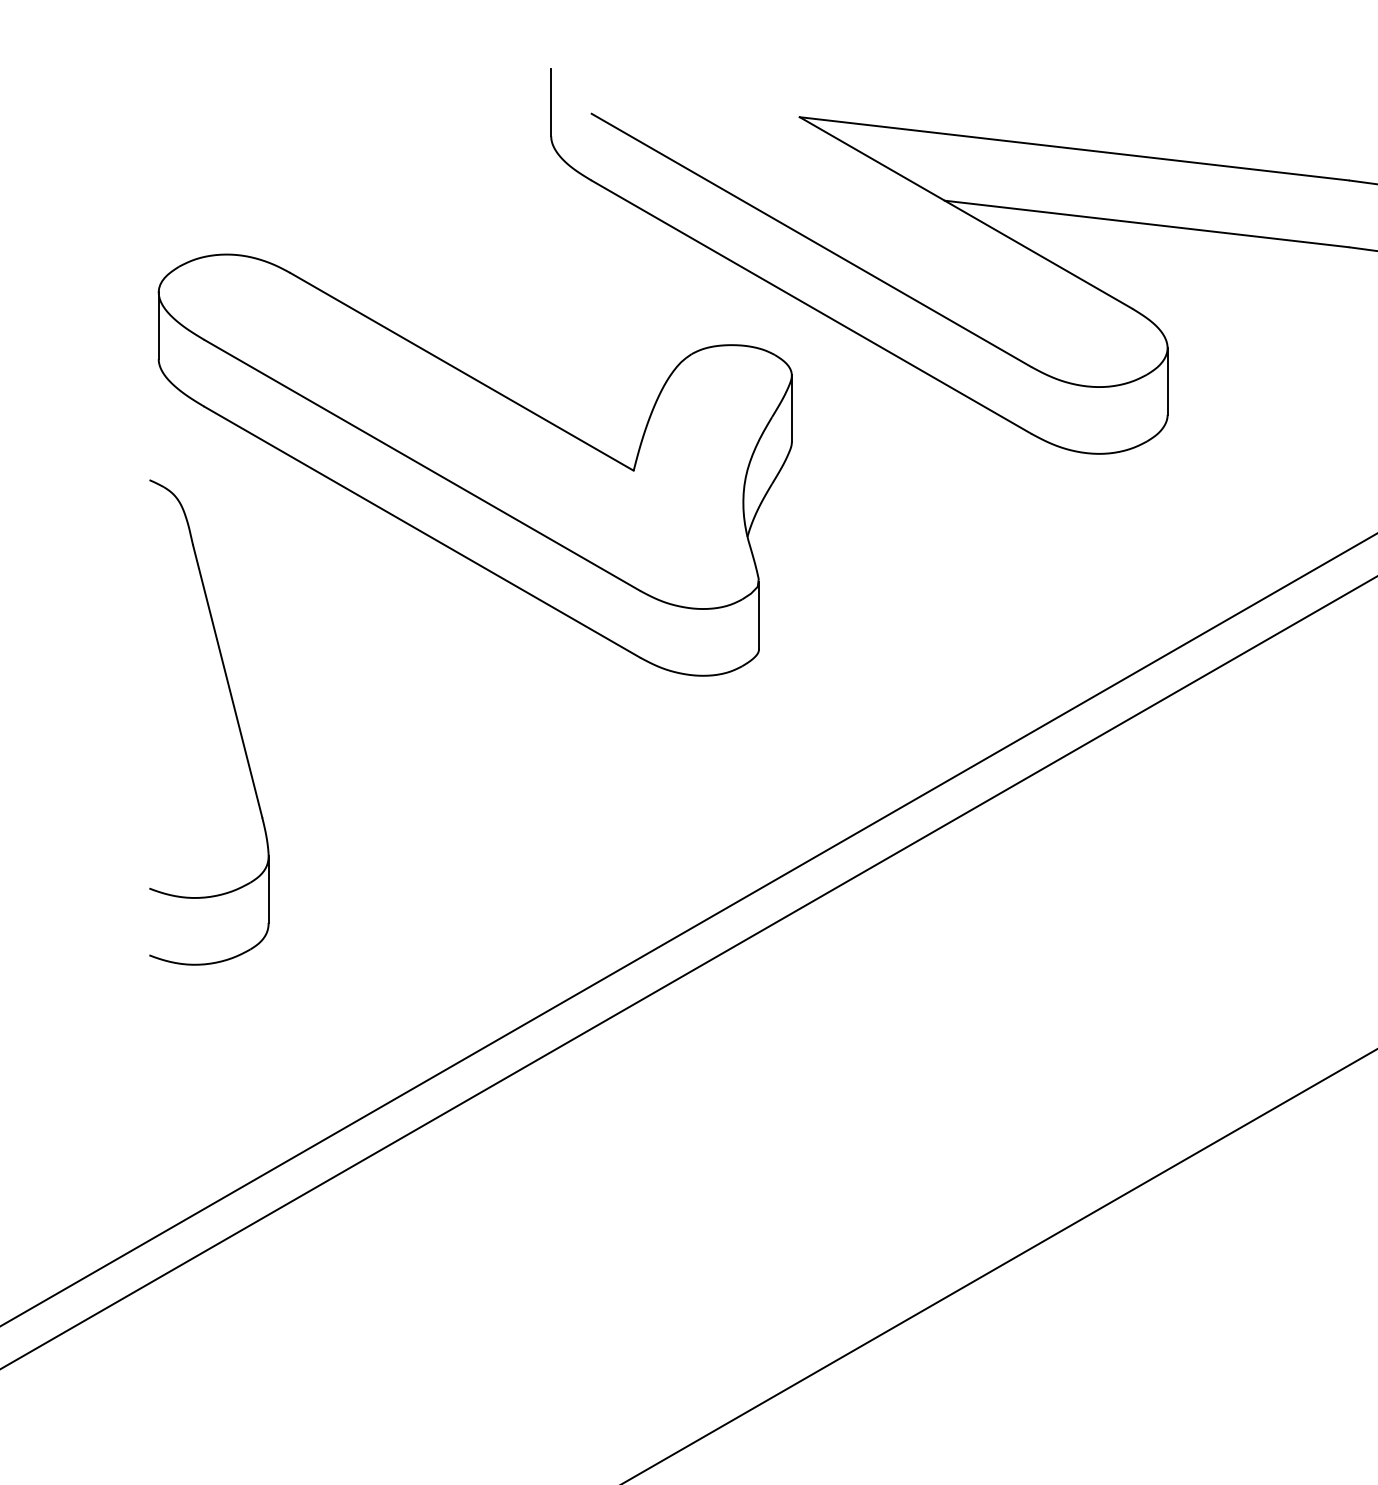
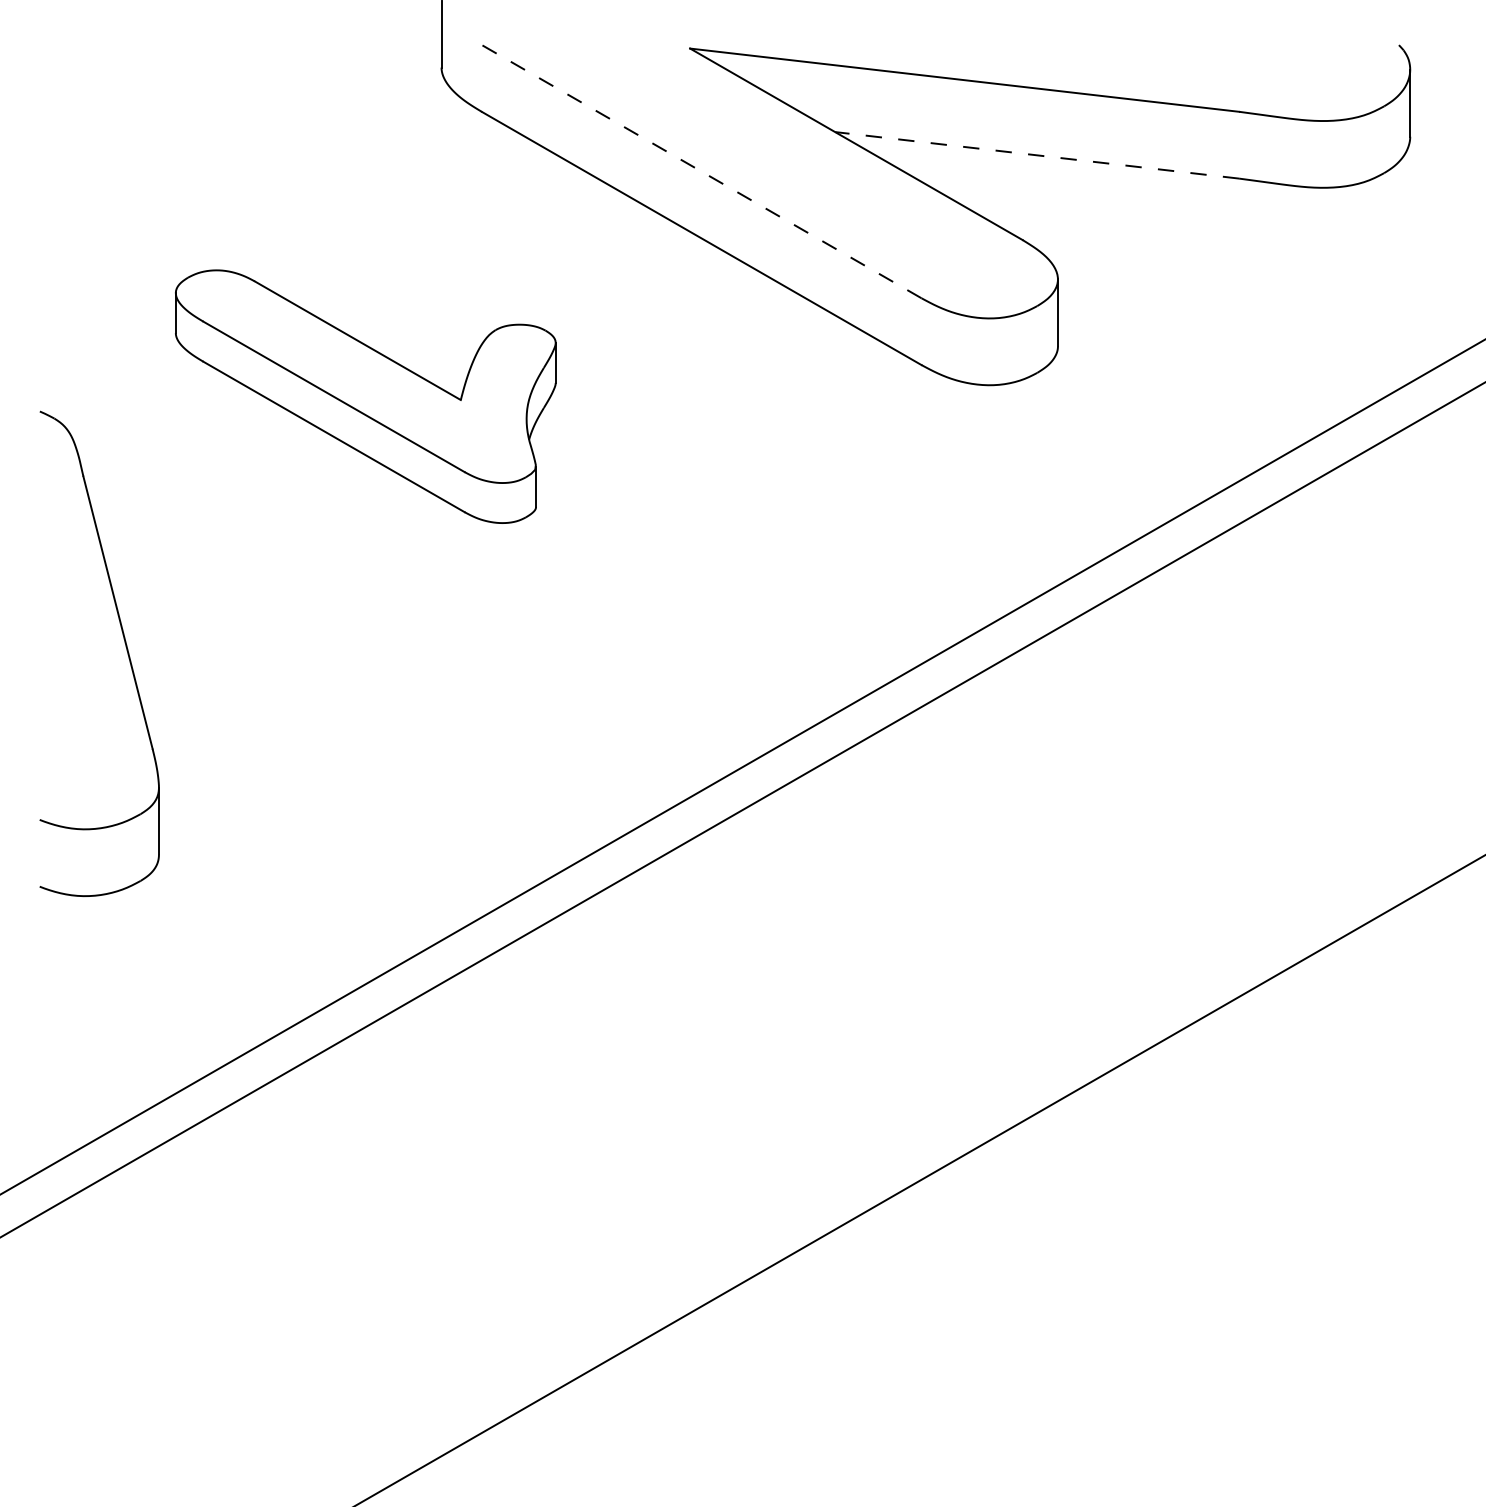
line: (1146, 224) -> (1036, 155), solid -> dashed
line: (811, 240) -> (701, 171), solid -> dashed
part: (475, 465) -> (365, 396), size x0.6

